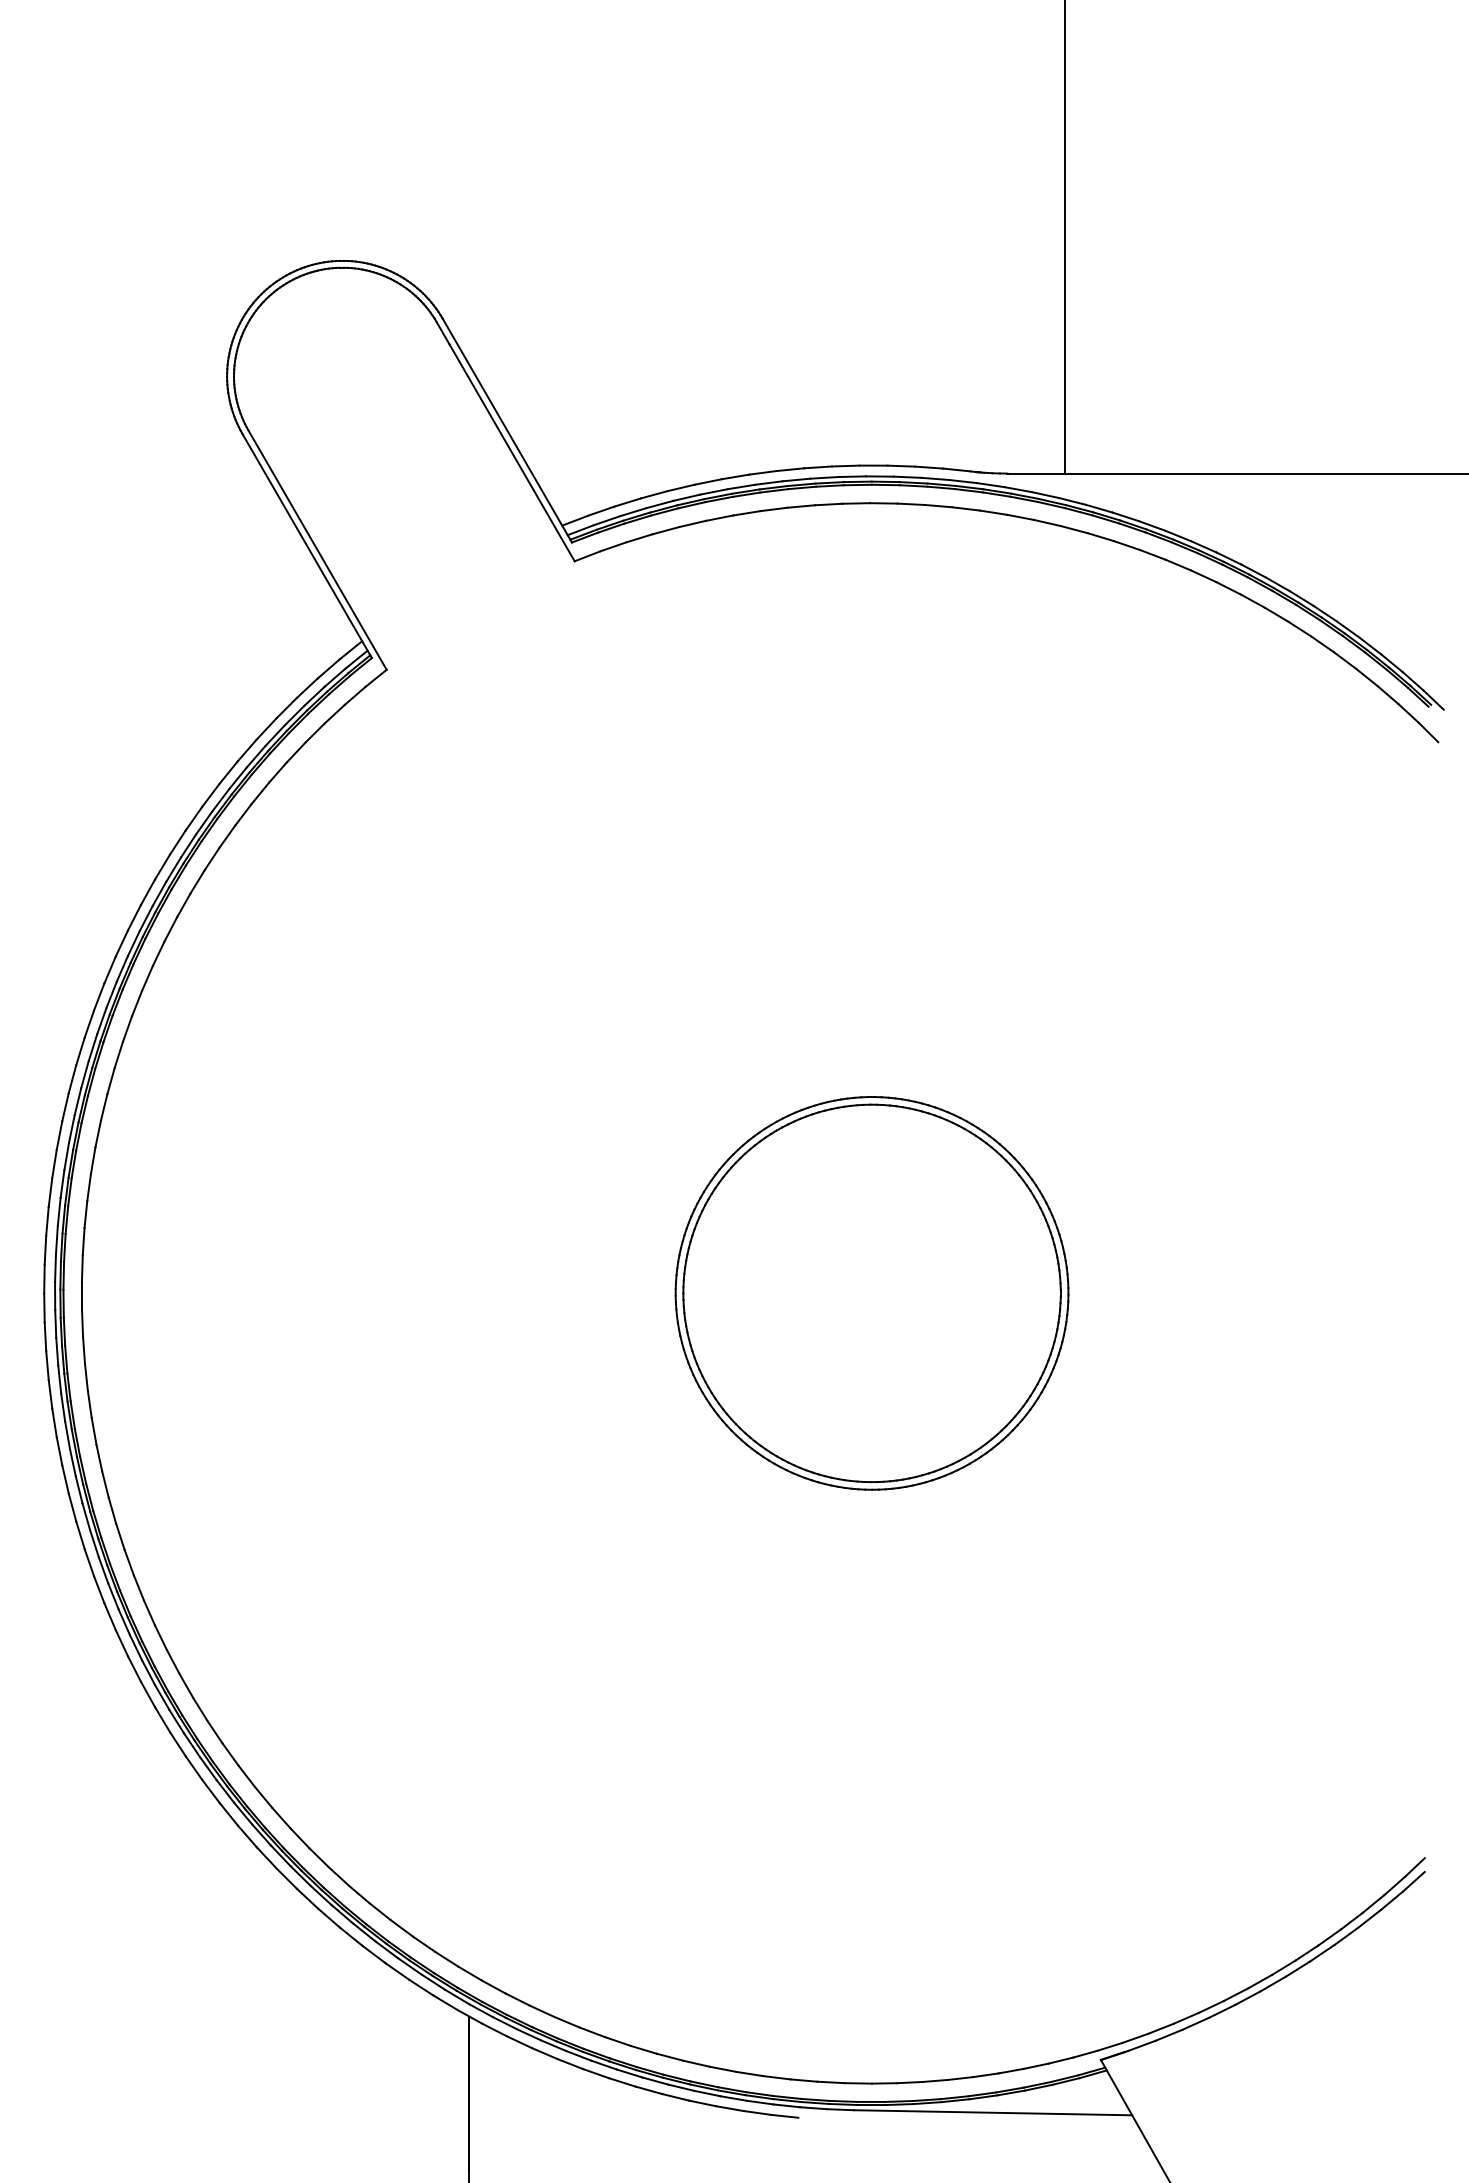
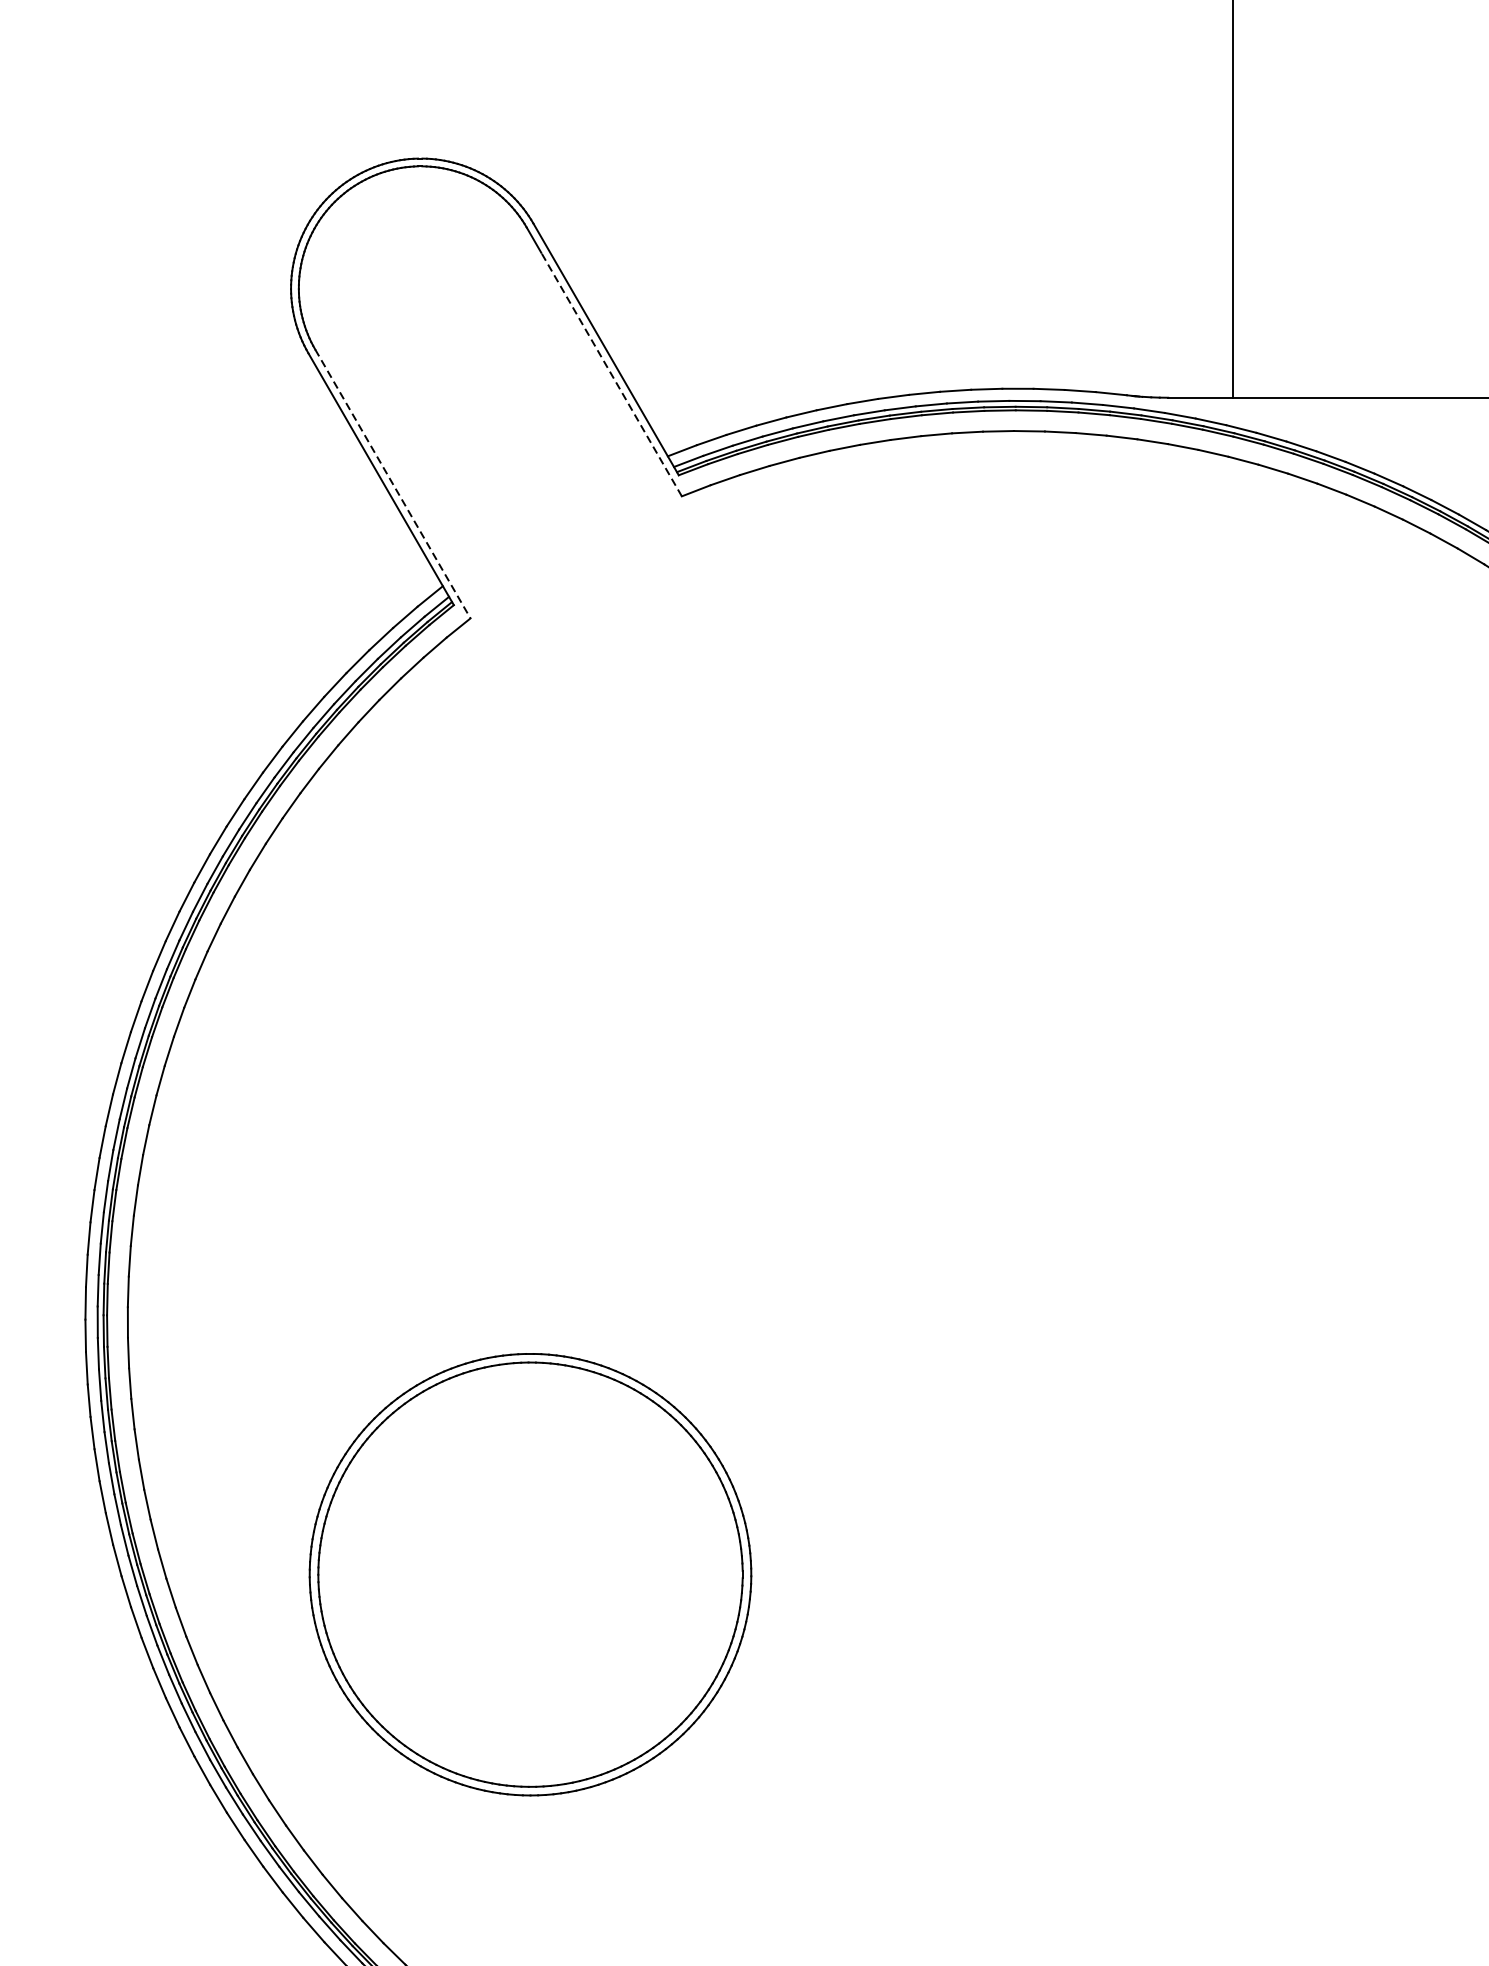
line: (511, 452) -> (610, 374), solid -> dashed
line: (317, 550) -> (392, 484), solid -> dashed
part: (871, 1293) -> (529, 1574), moved

